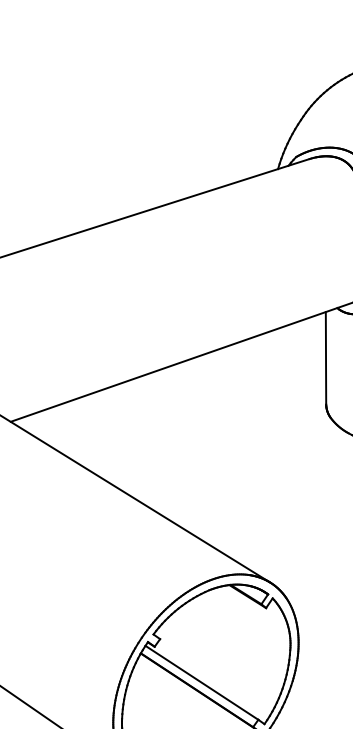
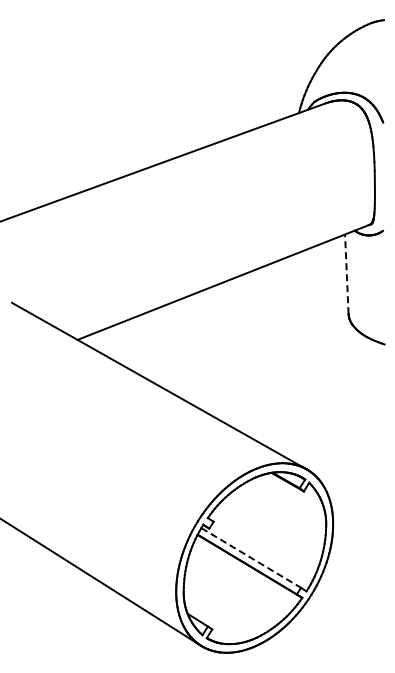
line: (325, 358) -> (346, 274), solid -> dashed
line: (202, 683) -> (251, 558), solid -> dashed

